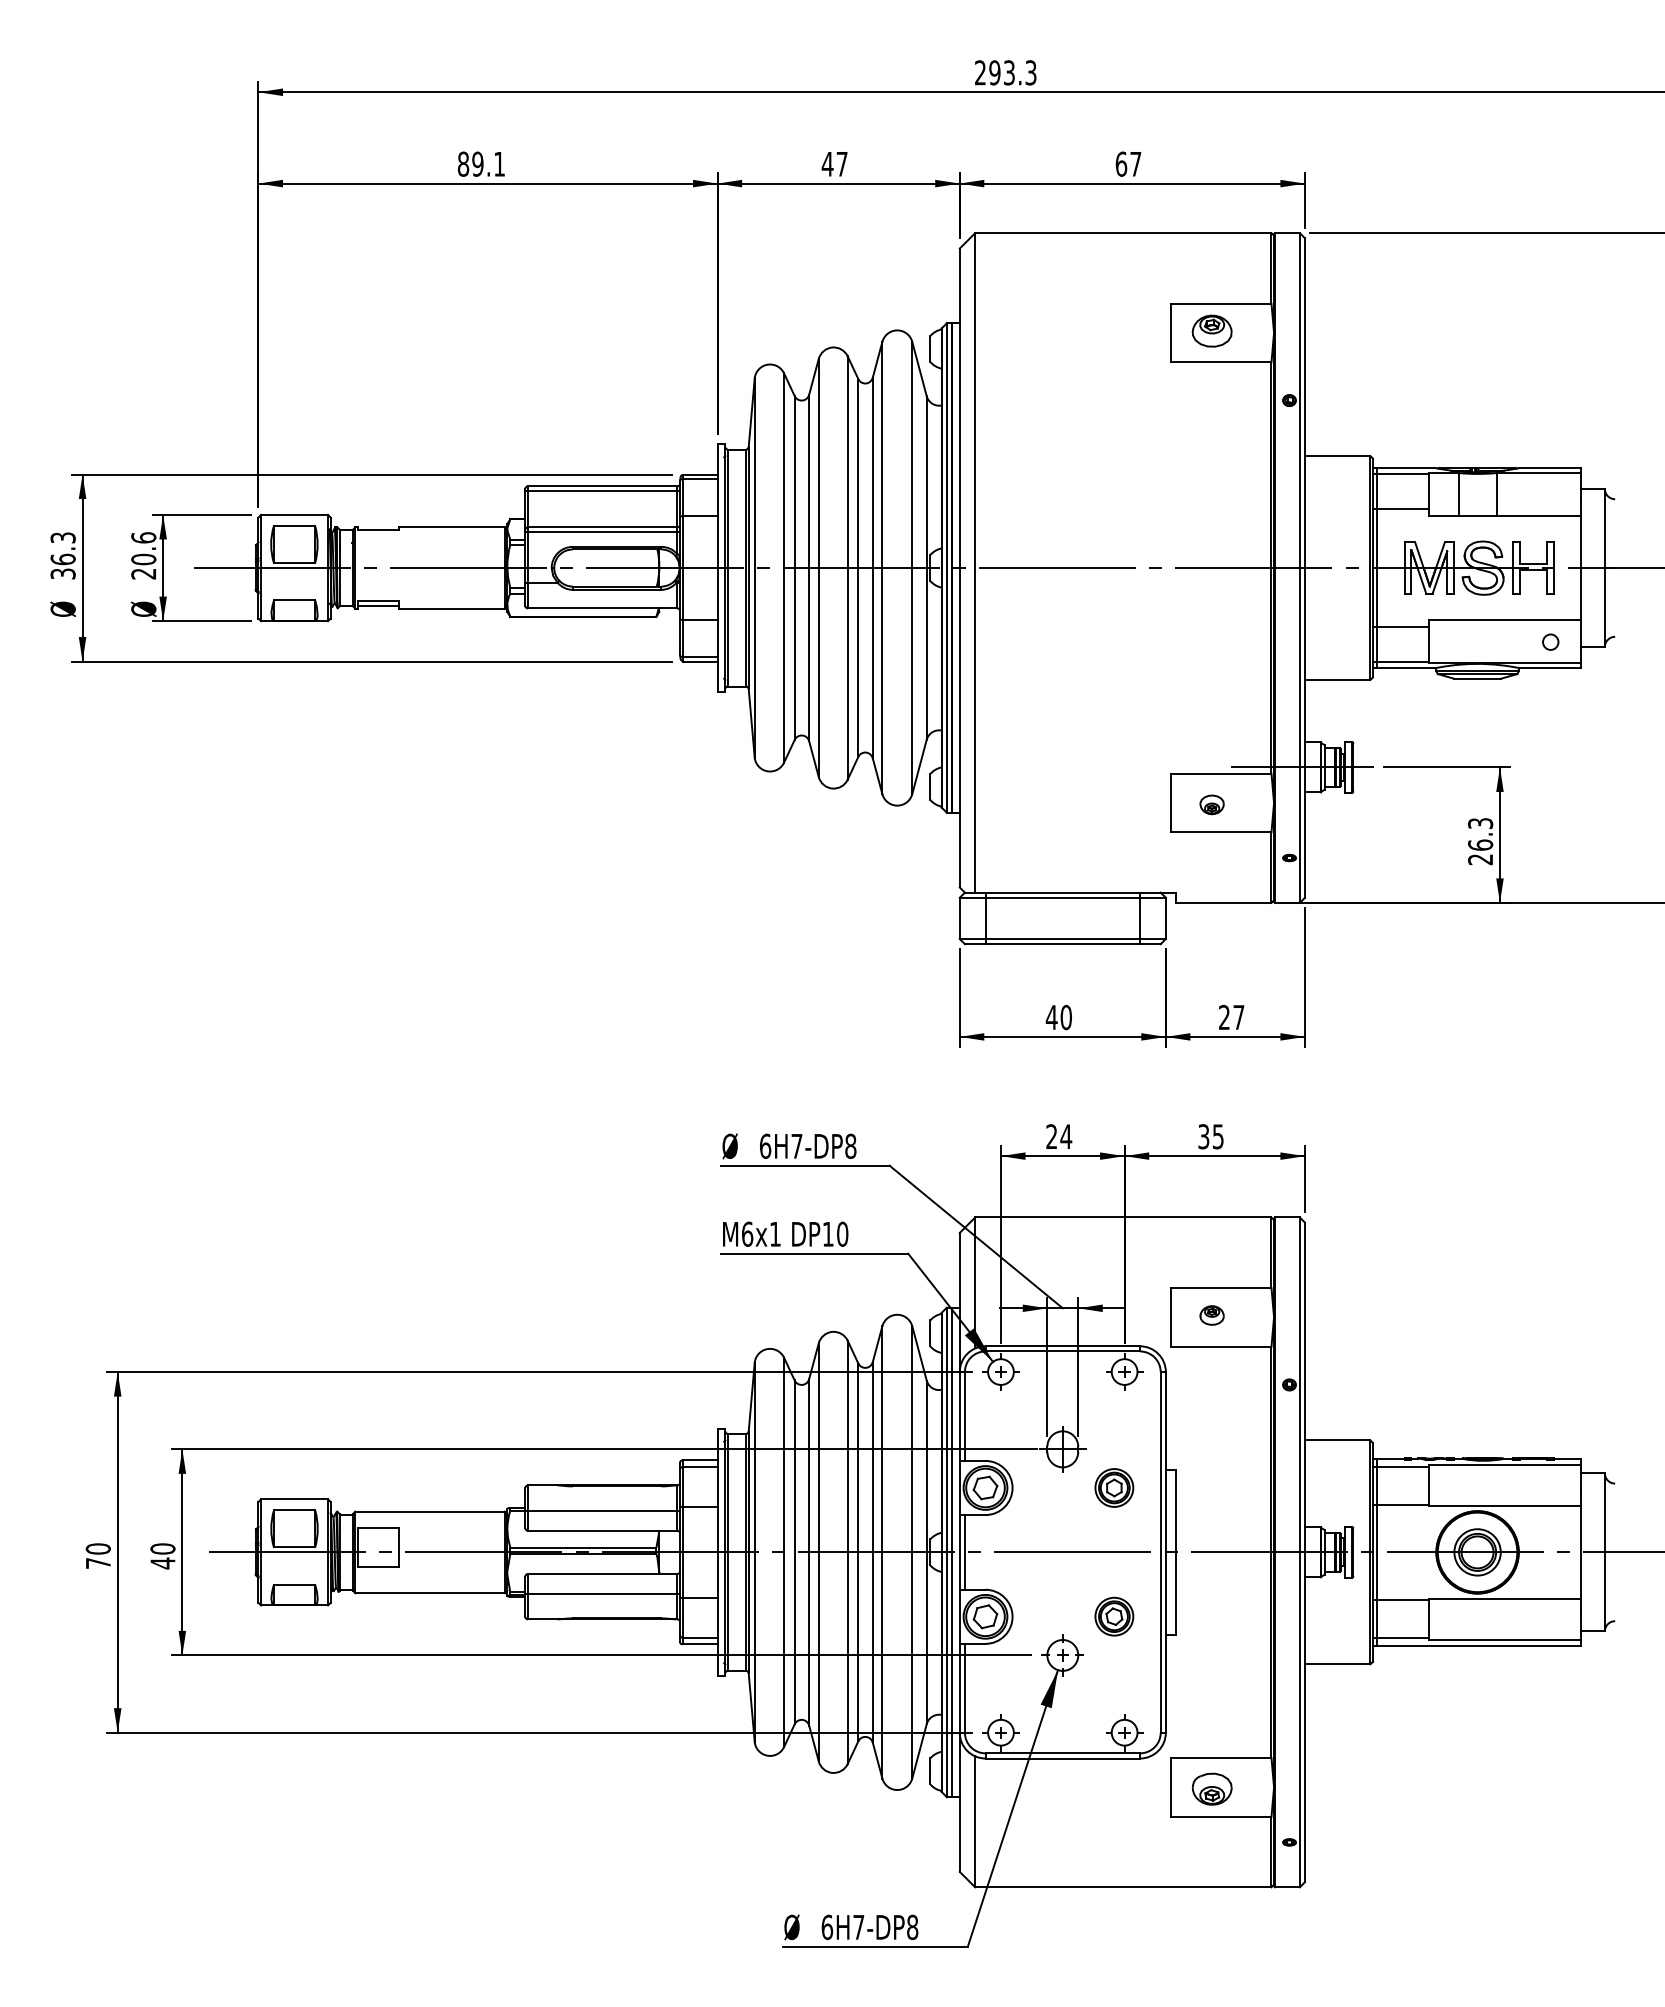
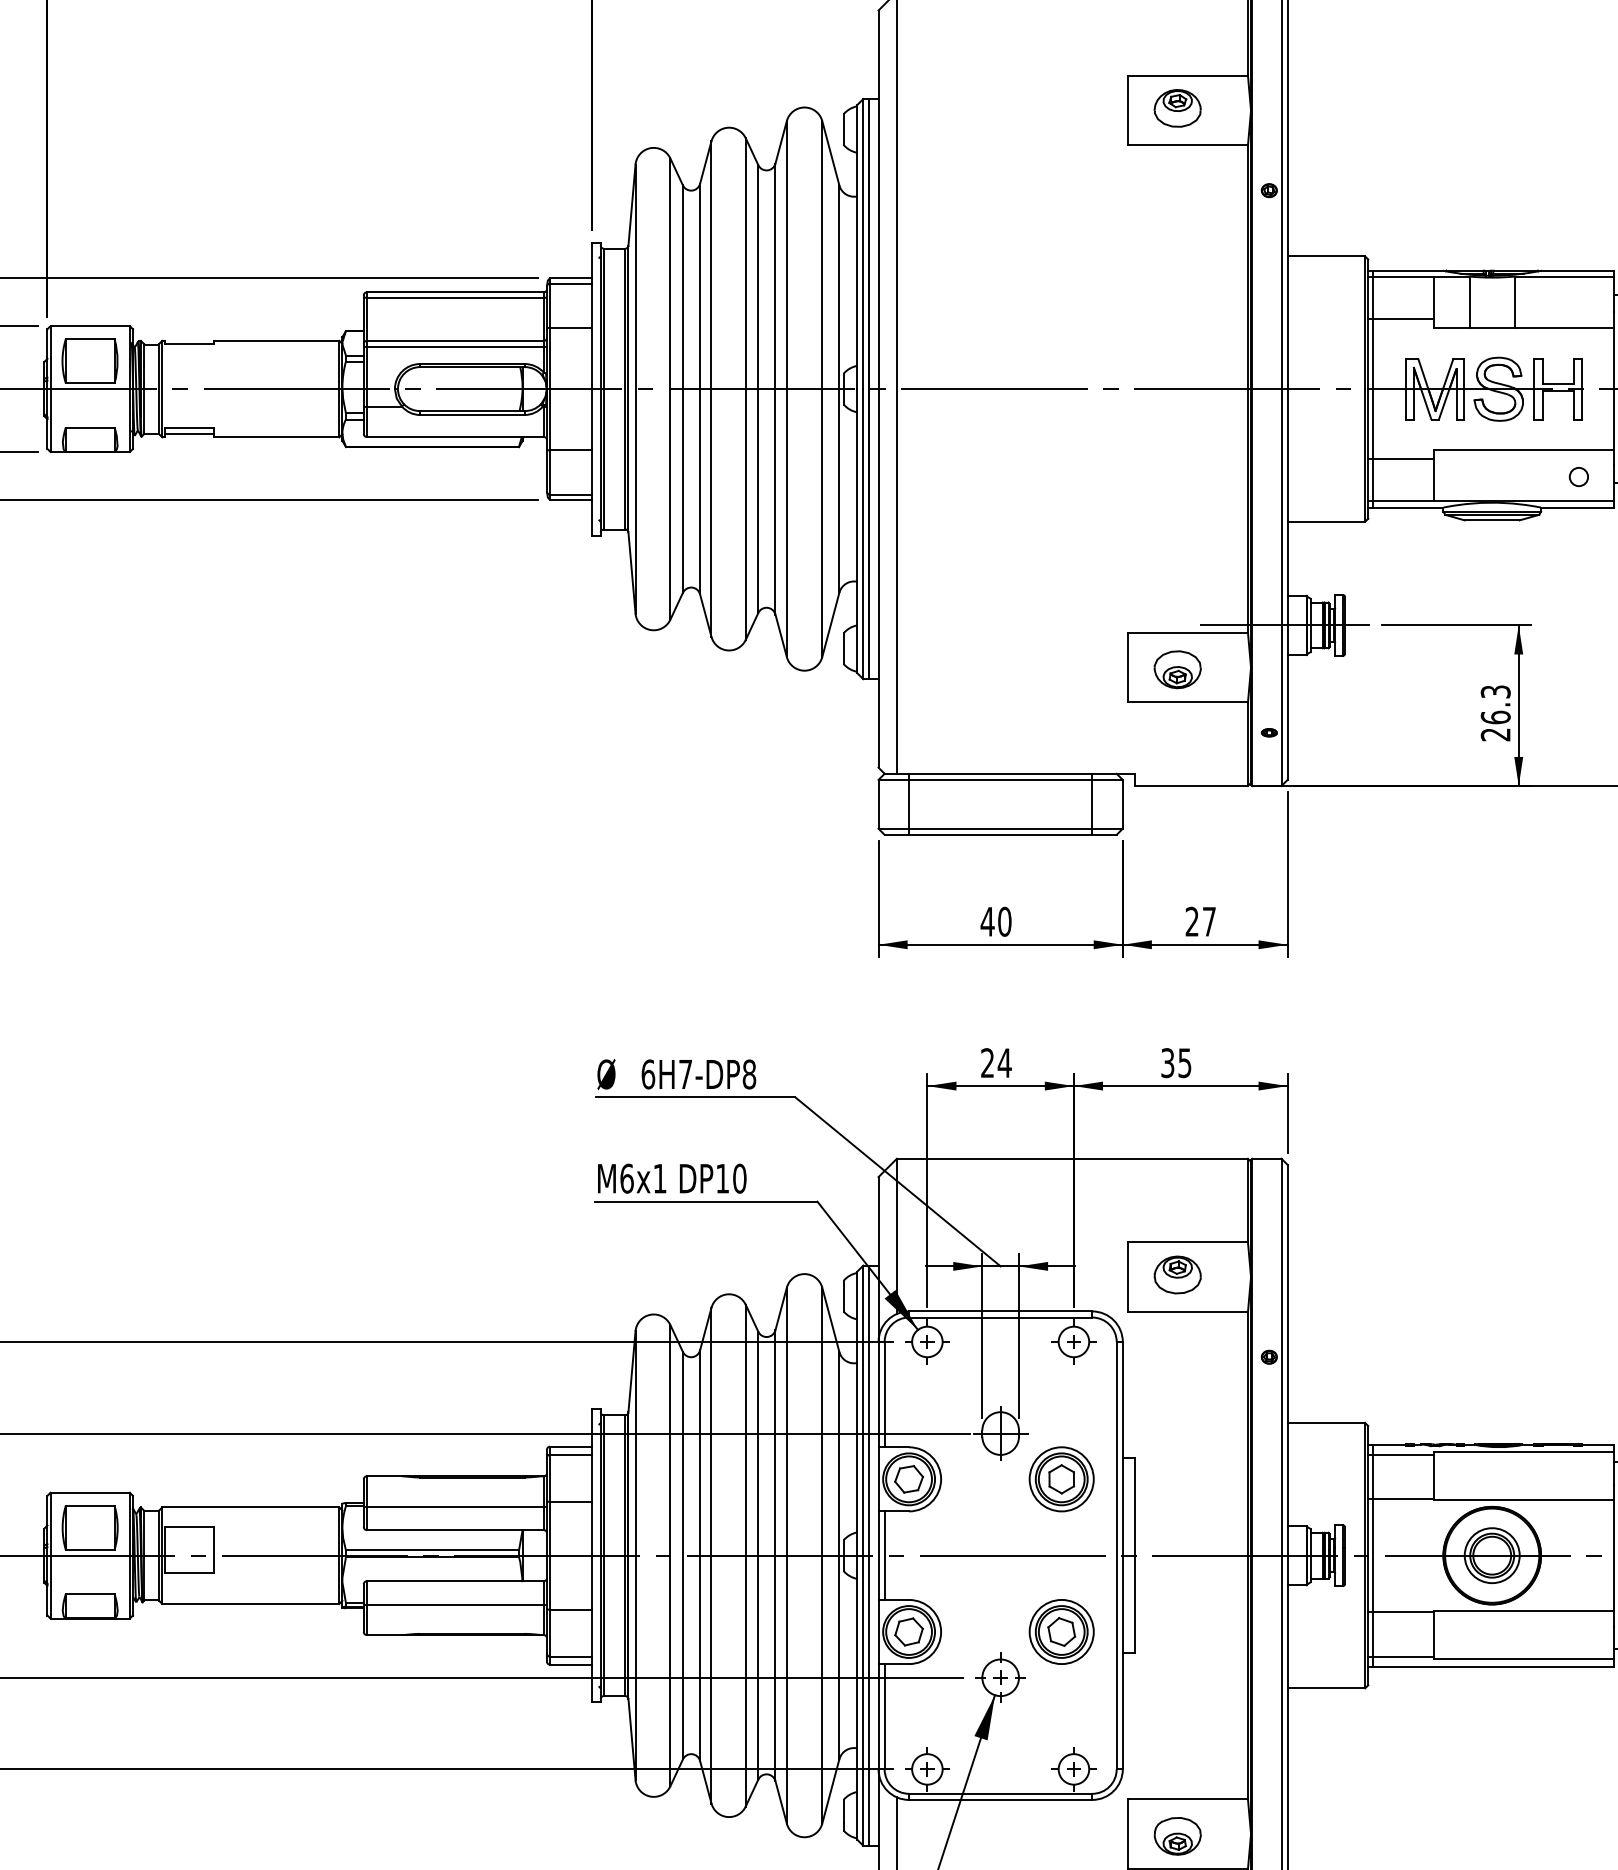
part: (1211, 804) -> (1176, 669), size x1.67
part: (1211, 1315) -> (1176, 1274), size x1.67
part: (1114, 1487) -> (1061, 1478), size x1.43
part: (1114, 1616) -> (1061, 1631), size x1.43

